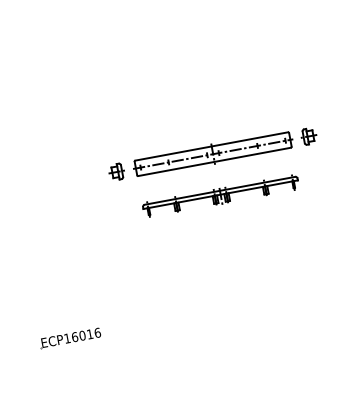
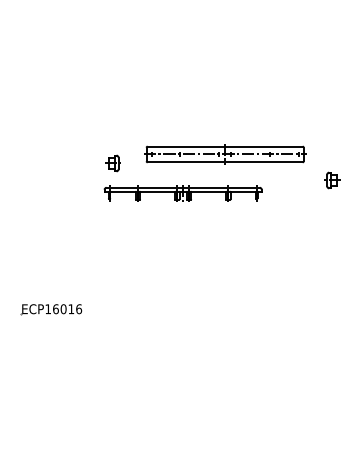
part: (308, 136) -> (332, 180), moved
part: (116, 172) -> (112, 163), moved
part: (220, 196) -> (182, 193), moved

